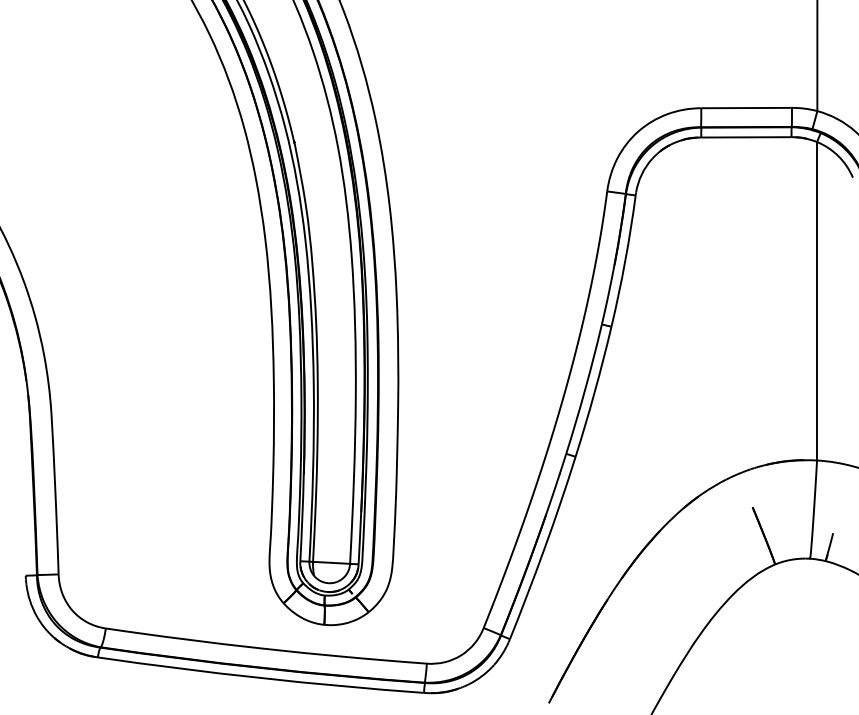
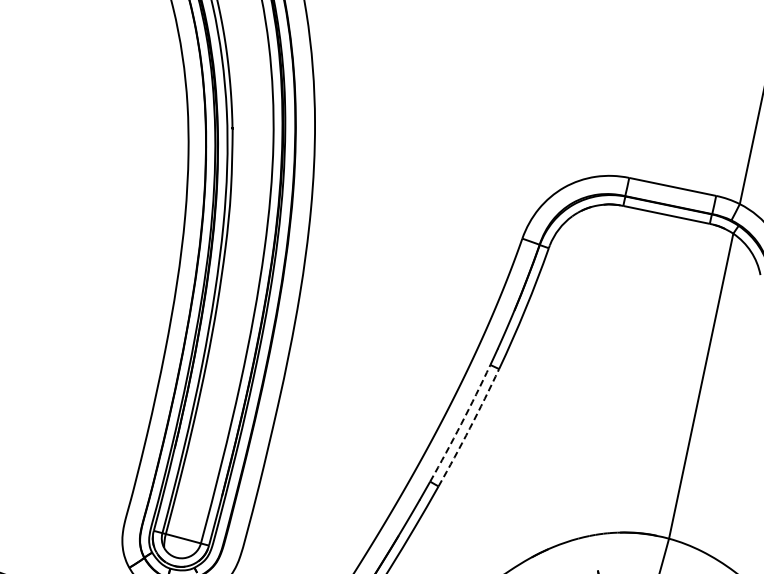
arc: (585, 389) -> (461, 423), solid -> dashed
arc: (594, 392) -> (469, 428), solid -> dashed

